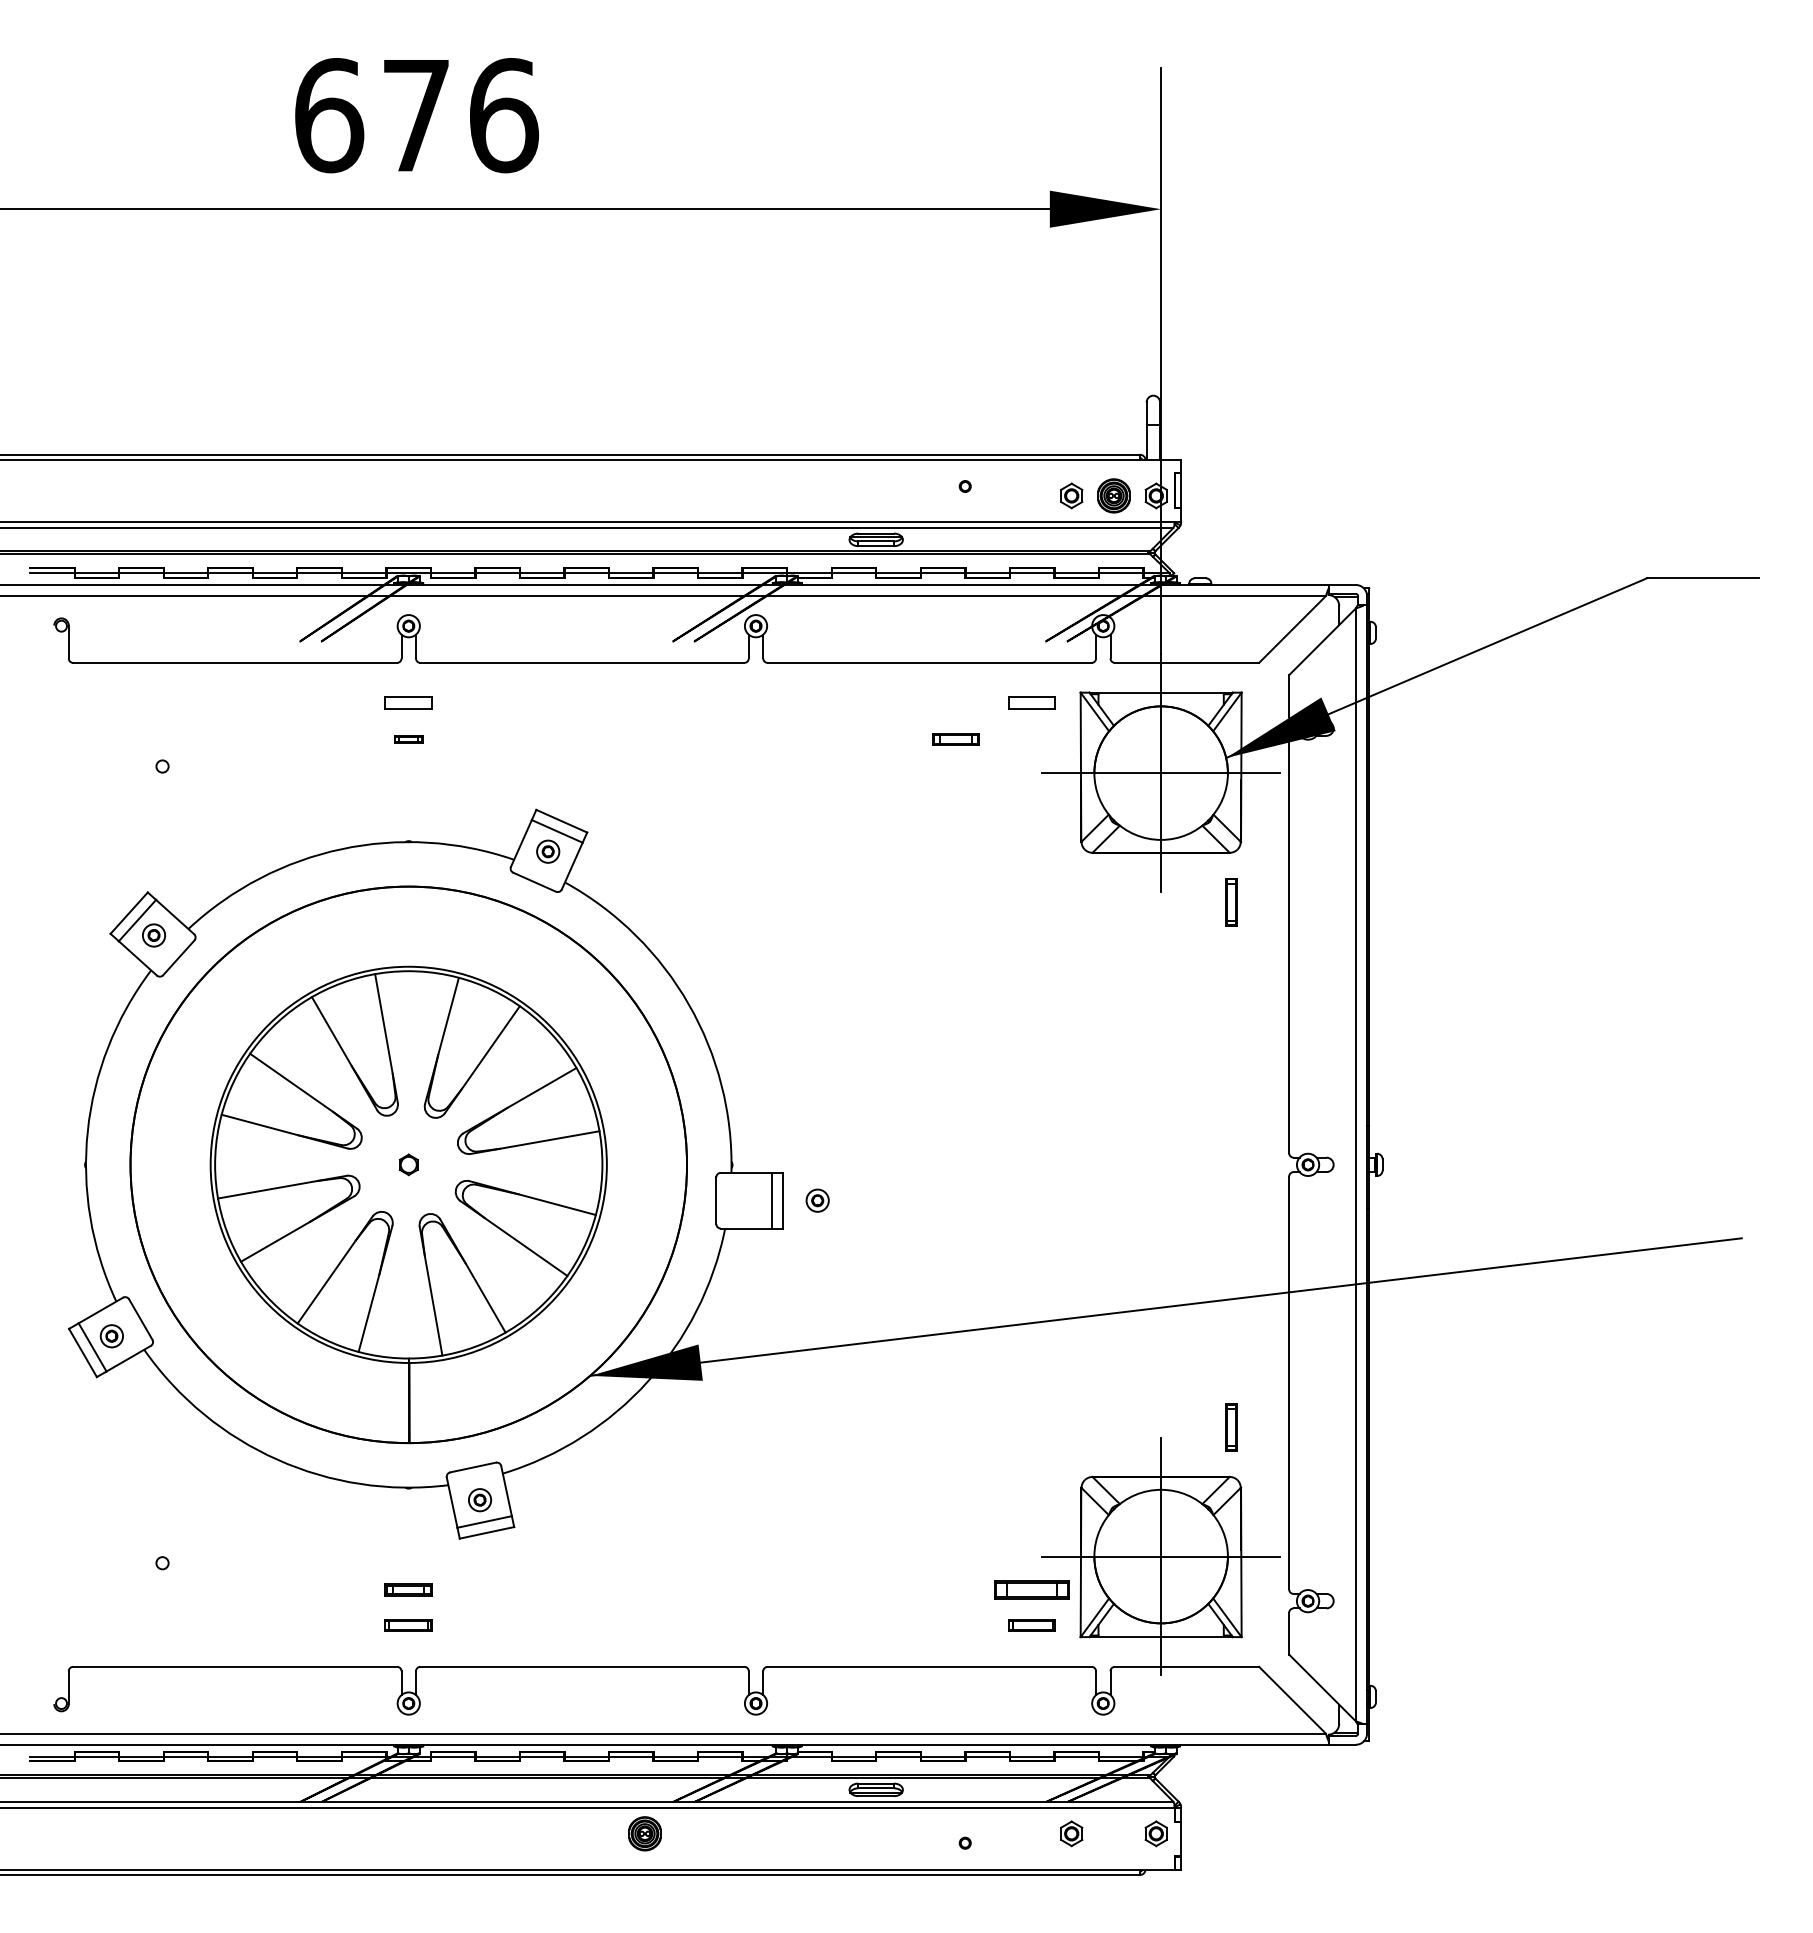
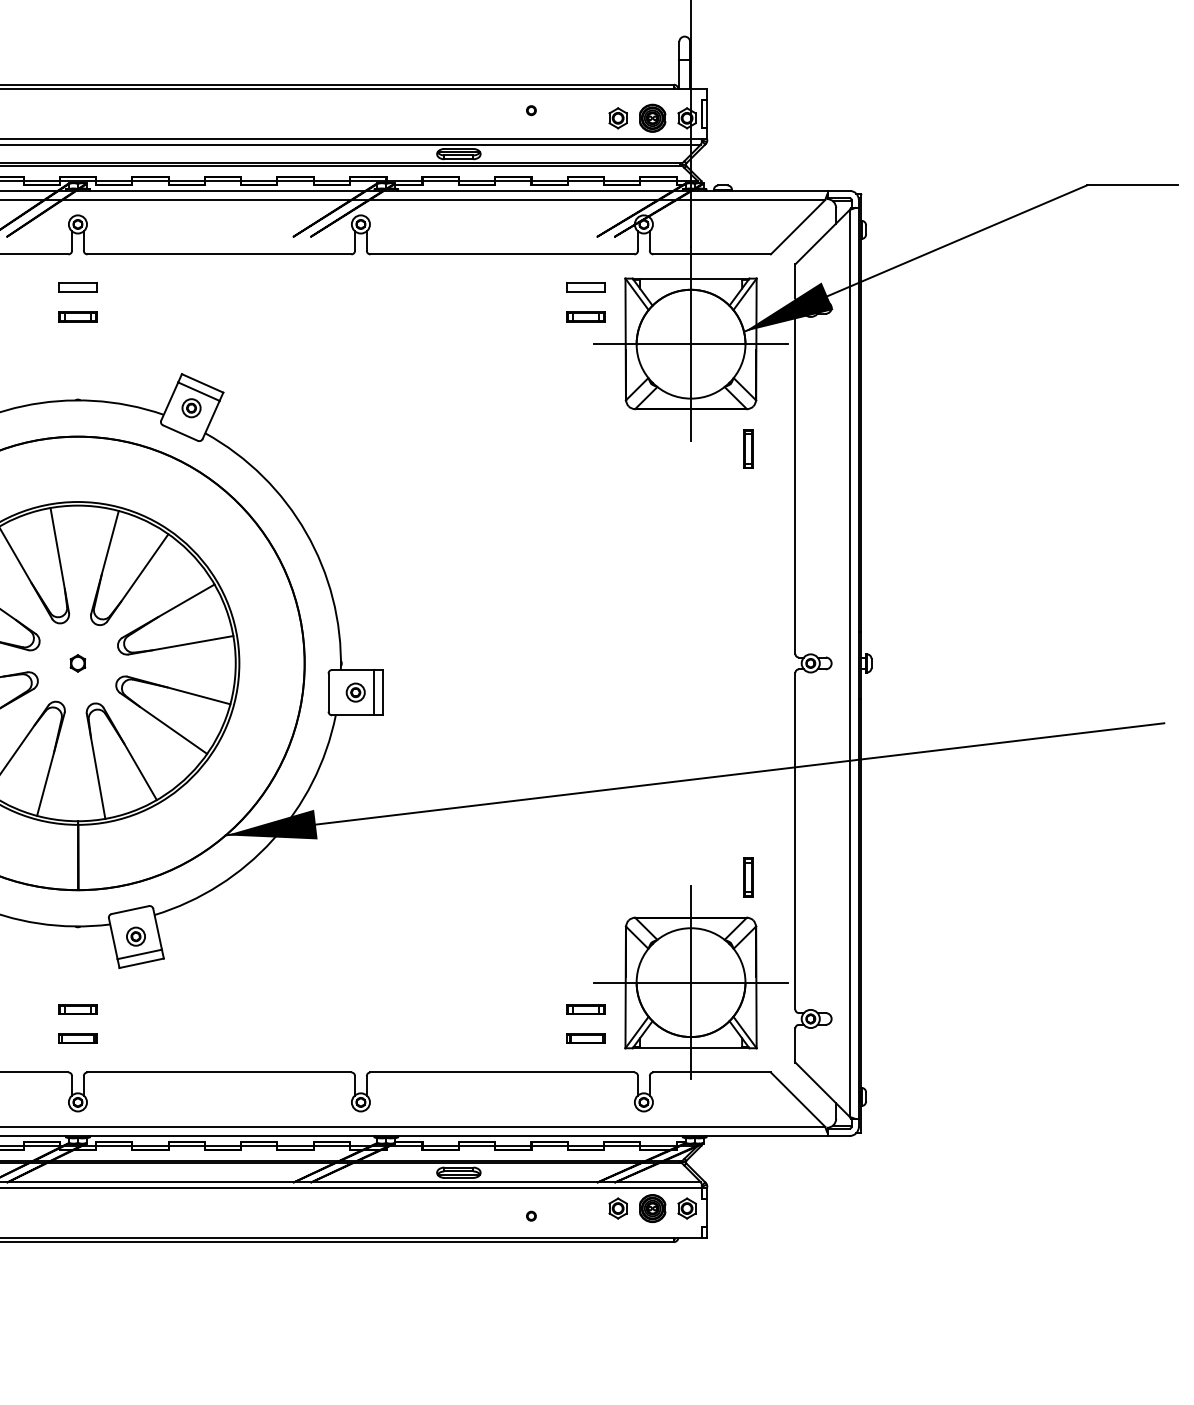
part: (408, 739) -> (77, 316), size x1.67
part: (955, 739) -> (585, 316), moved
part: (817, 1200) -> (355, 692), moved
part: (1031, 1589) -> (585, 1009), size x0.62
part: (644, 1833) -> (652, 1208), moved

